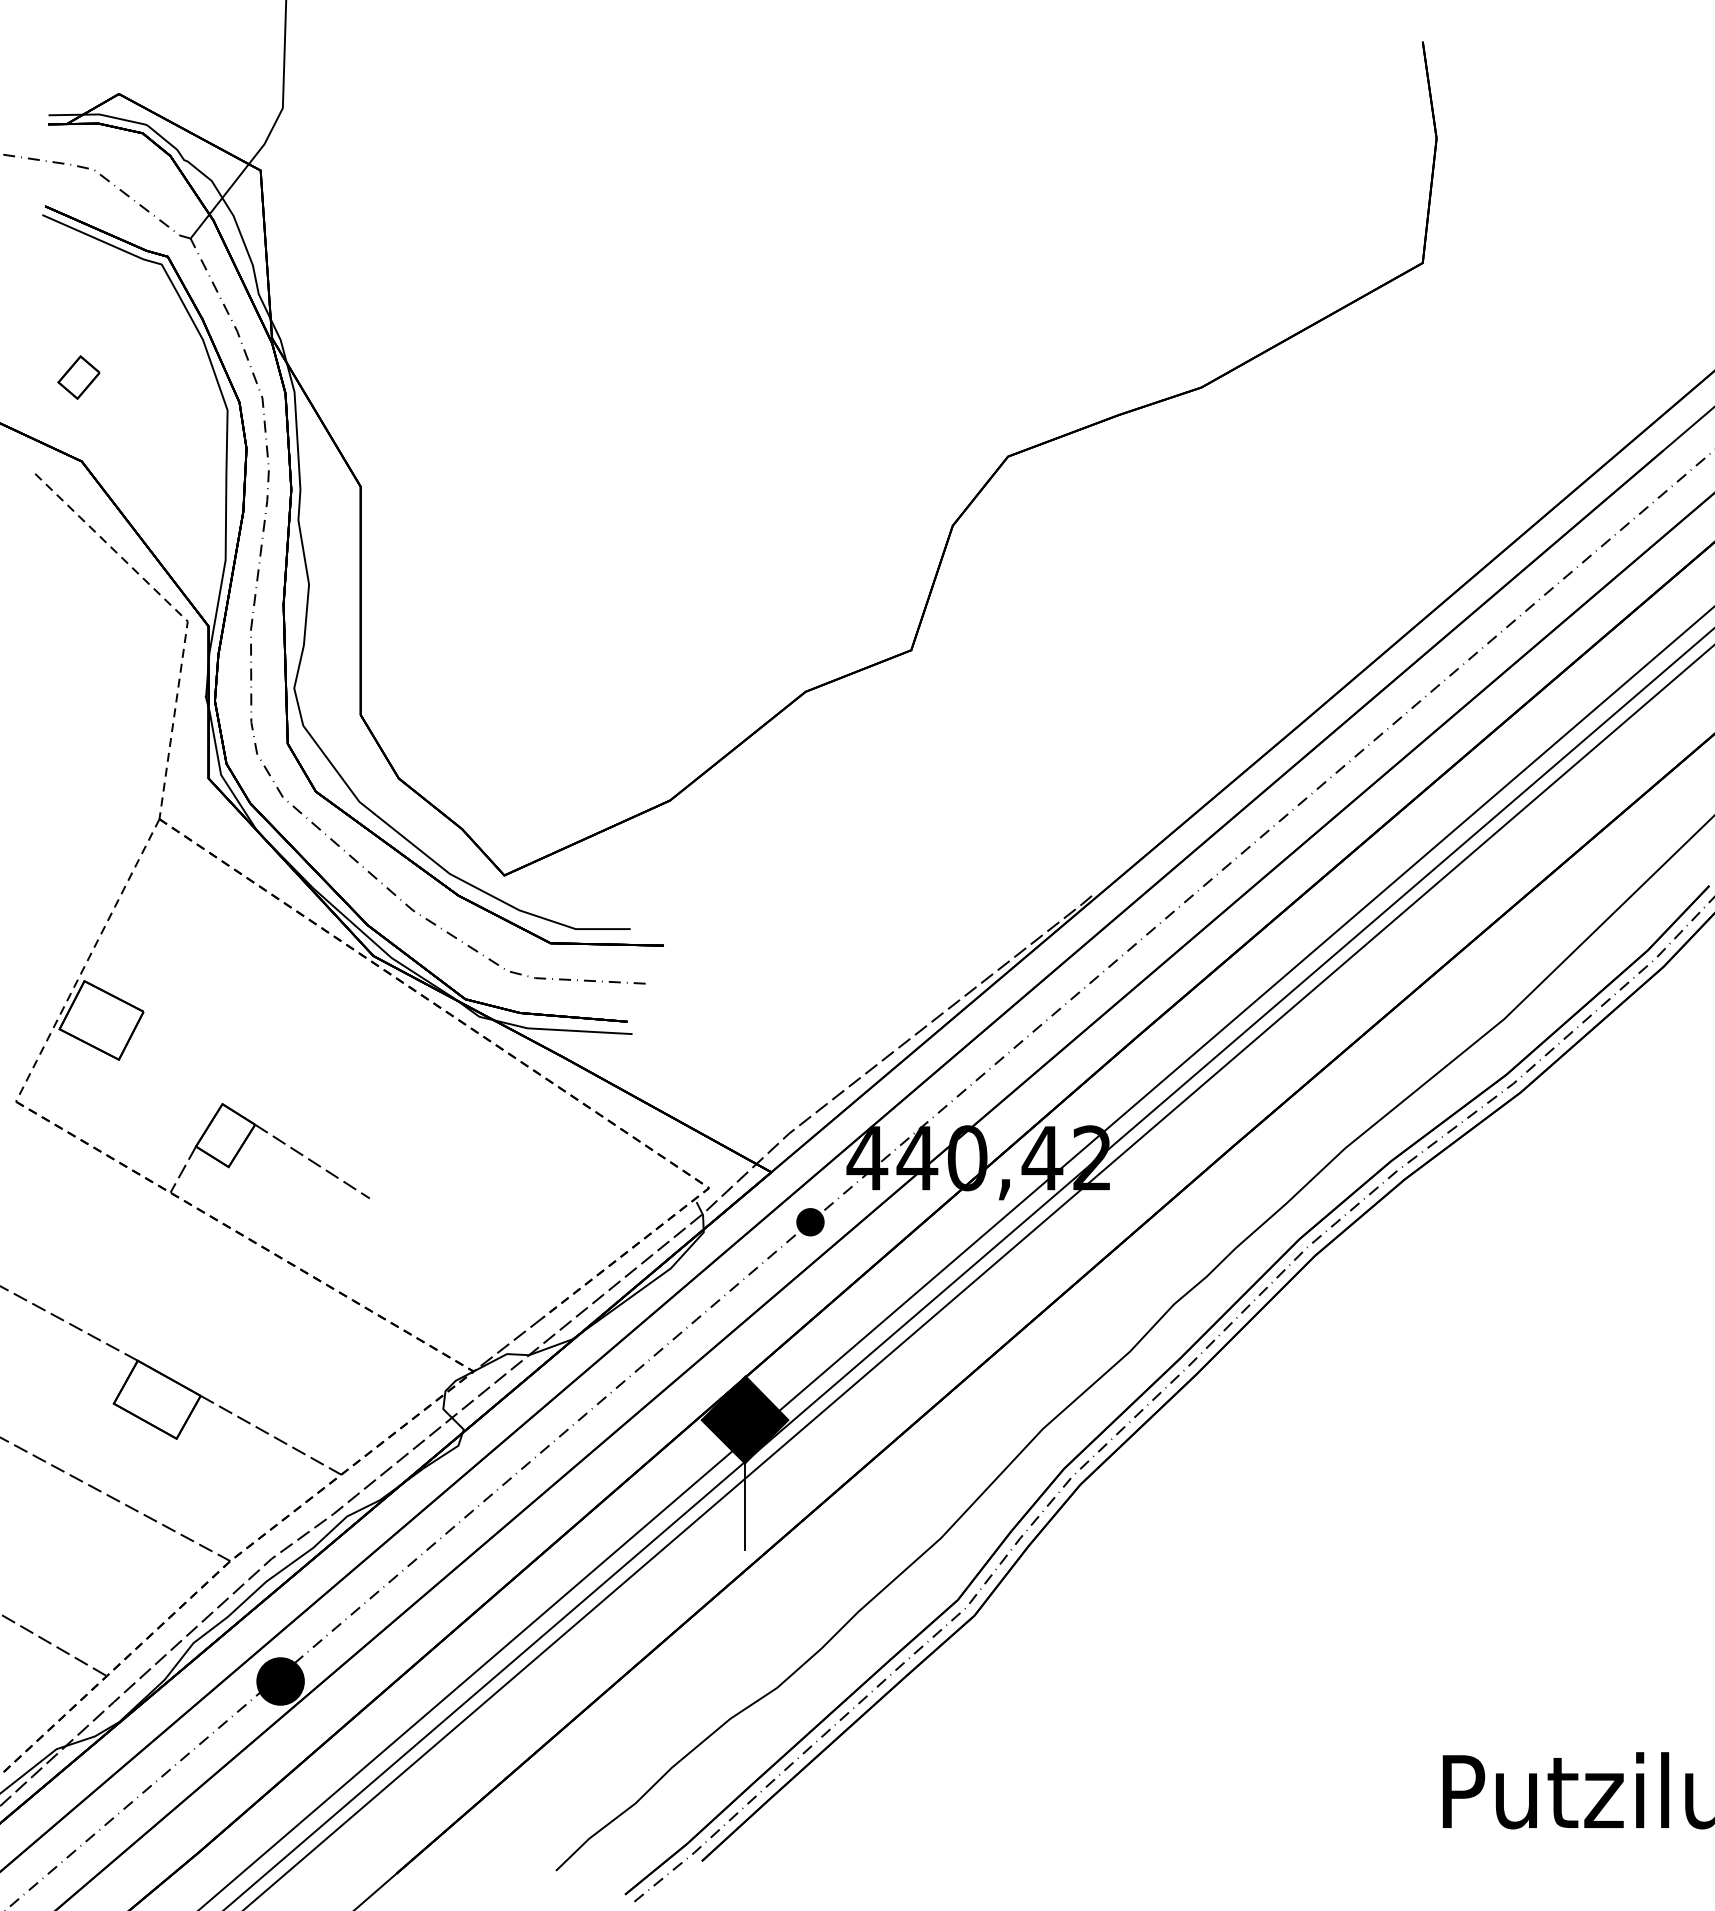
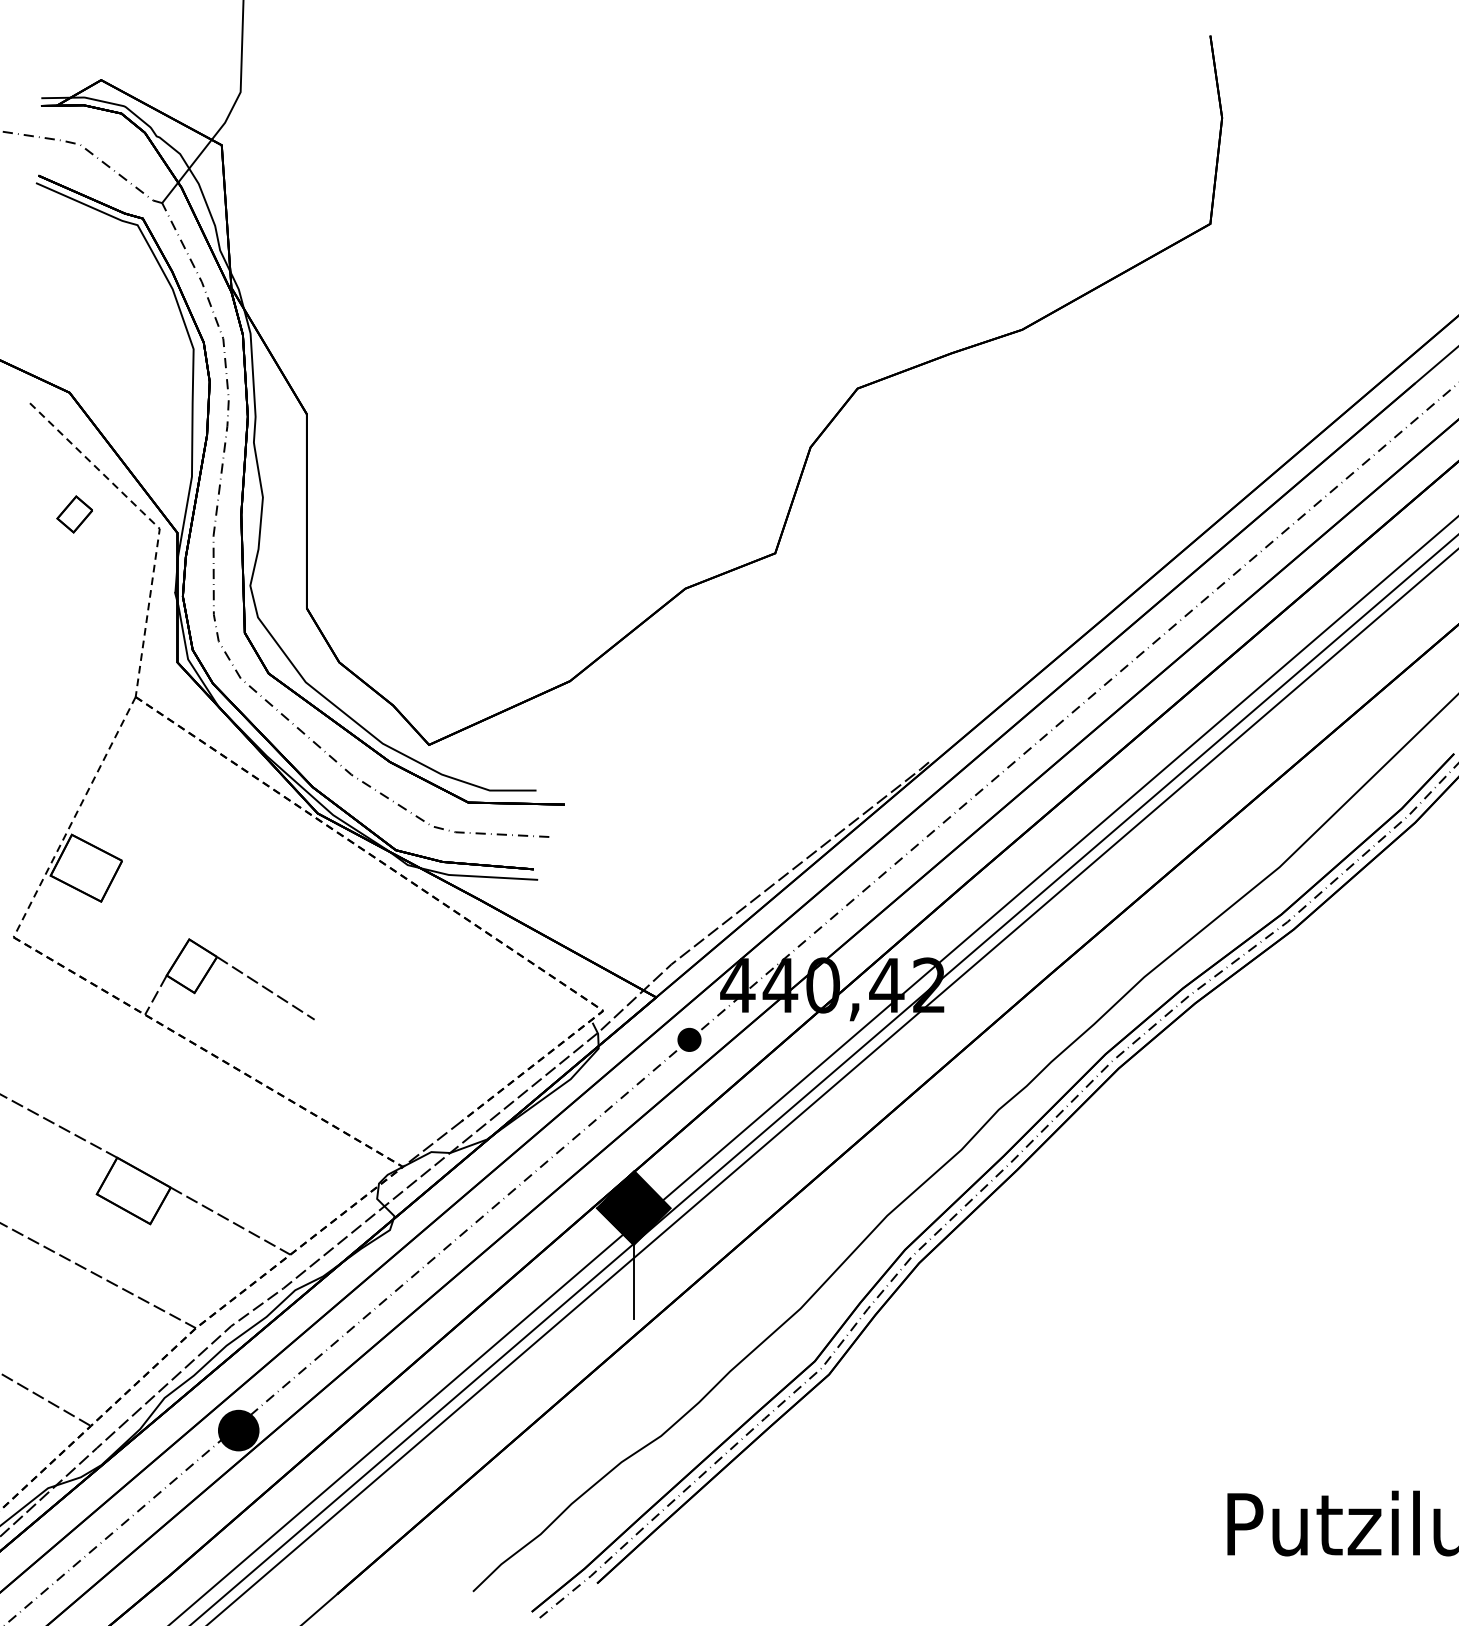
part: (78, 377) -> (74, 514), moved

